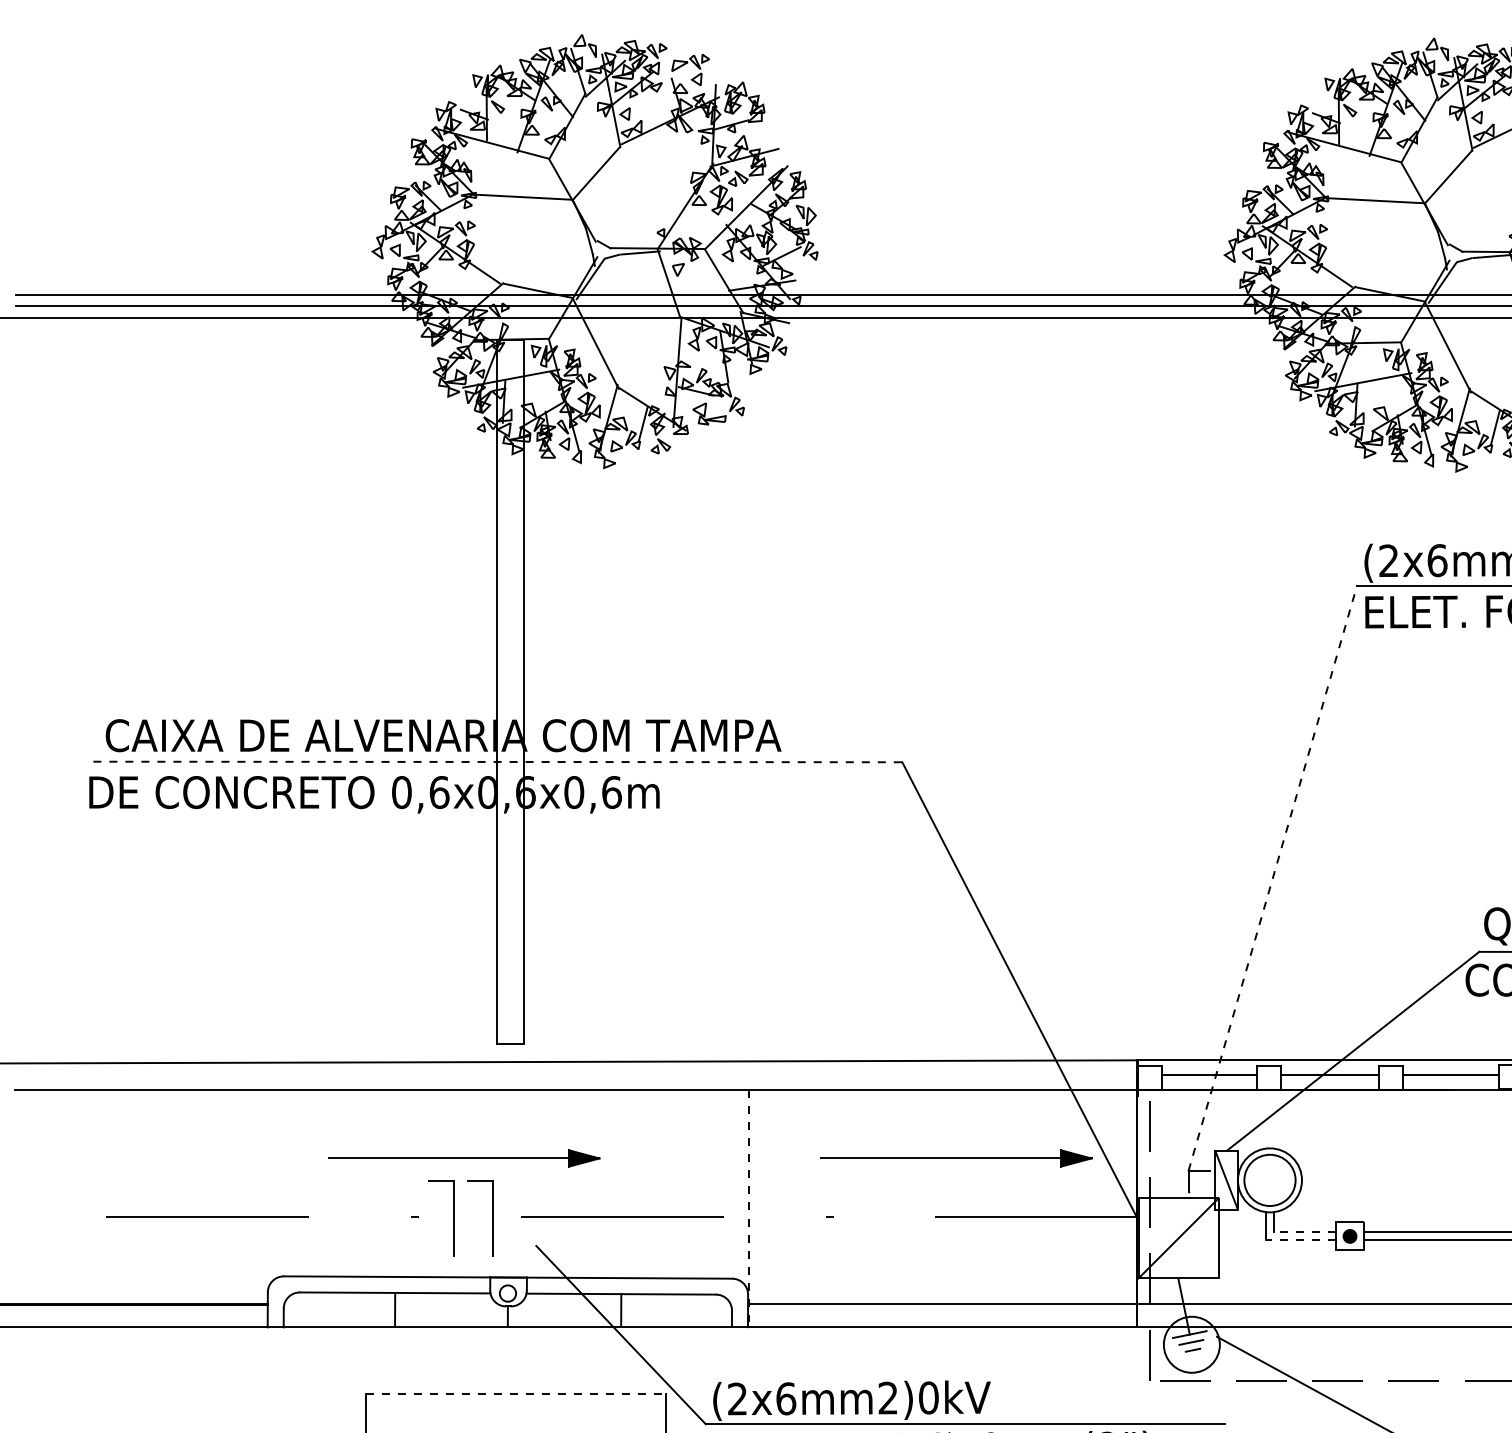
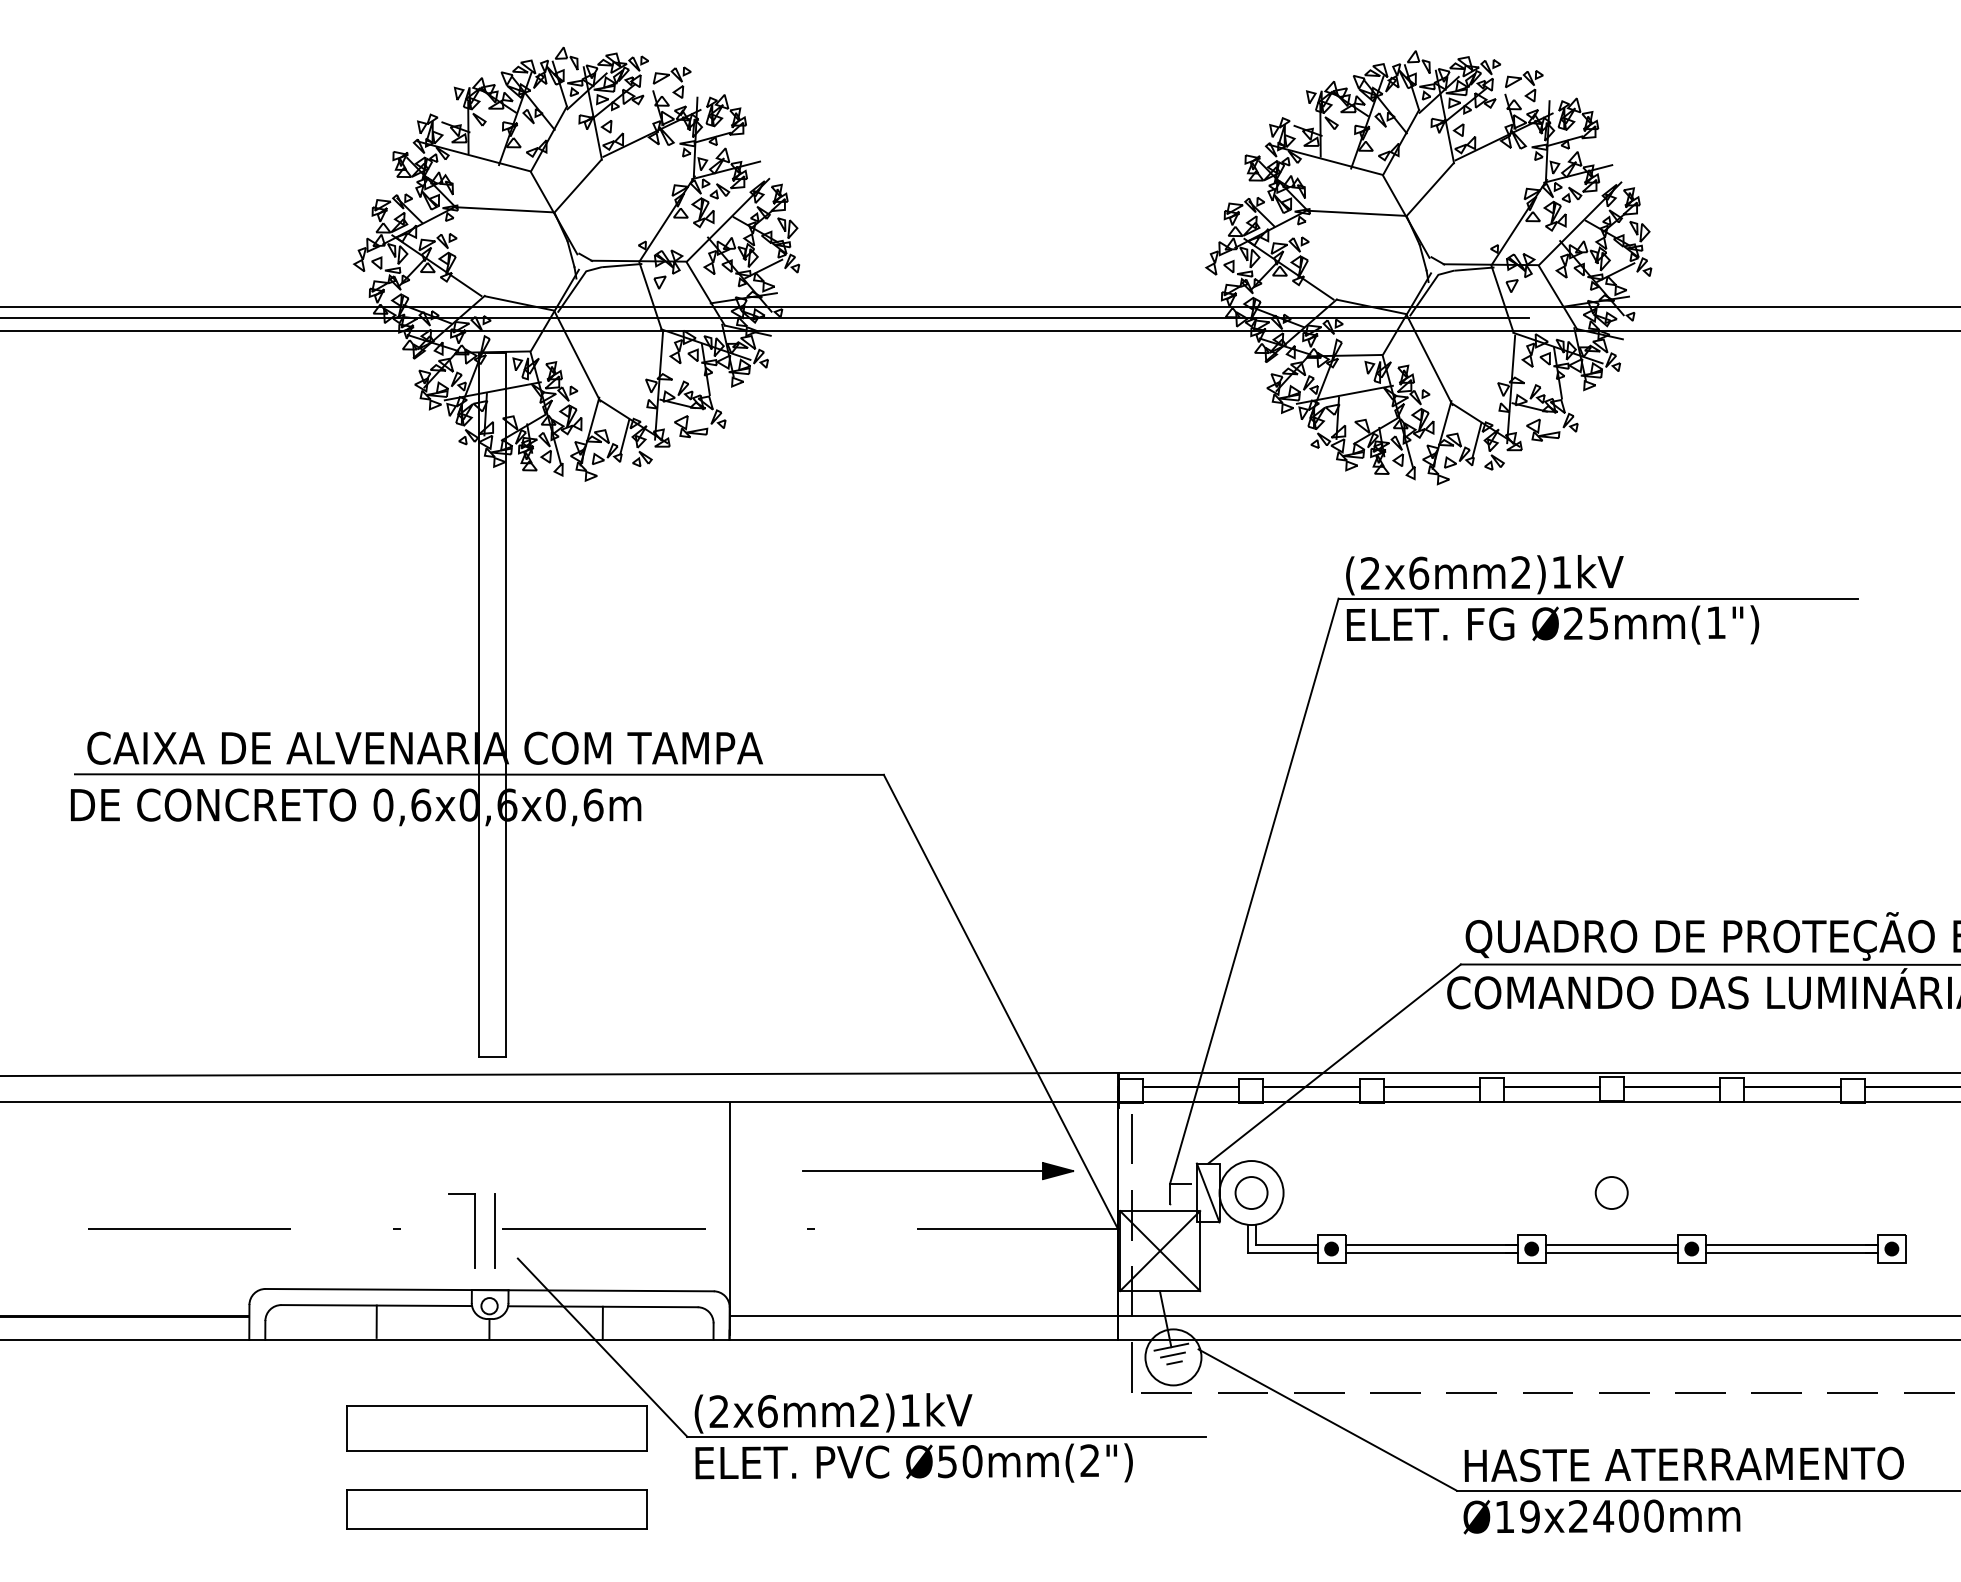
line: (497, 761) -> (479, 774), dashed -> solid
line: (1272, 877) -> (1254, 890), dashed -> solid
part: (464, 1158) -> (446, 1171), removed
circle: (1269, 1180) -> (1251, 1193), size x0.62
line: (748, 1205) -> (730, 1218), dashed -> solid
part: (453, 1217) -> (435, 1230), removed
line: (513, 1217) -> (495, 1230), added
line: (1304, 1232) -> (1286, 1245), dashed -> solid
line: (1178, 1238) -> (1160, 1251), added
line: (1300, 1240) -> (1282, 1253), dashed -> solid
line: (515, 1393) -> (497, 1406), dashed -> solid
text: (928, 1397) -> (910, 1410), (2x6mm2)0kV -> (2x6mm2)1kV

